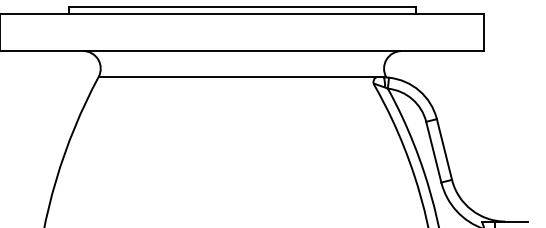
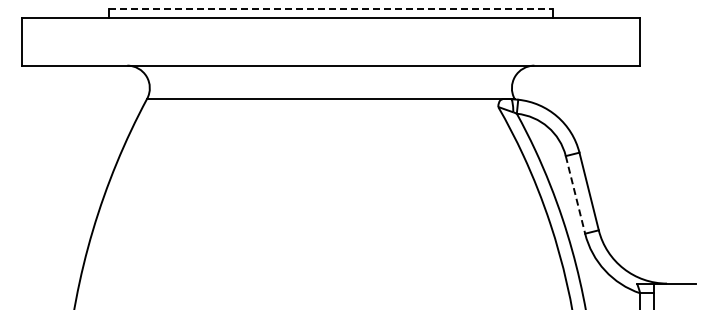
line: (242, 7) -> (331, 9), solid -> dashed
line: (433, 151) -> (575, 194), solid -> dashed

